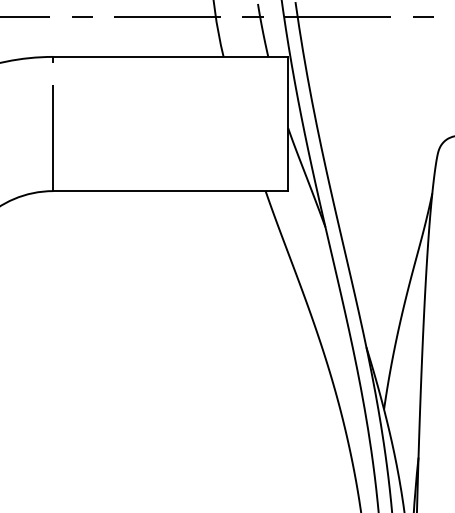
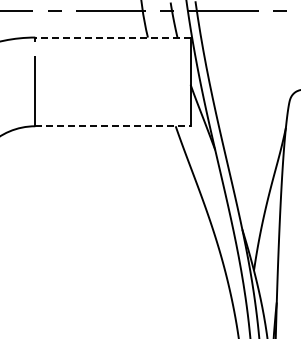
line: (170, 56) -> (112, 37), solid -> dashed
line: (170, 191) -> (112, 126), solid -> dashed

